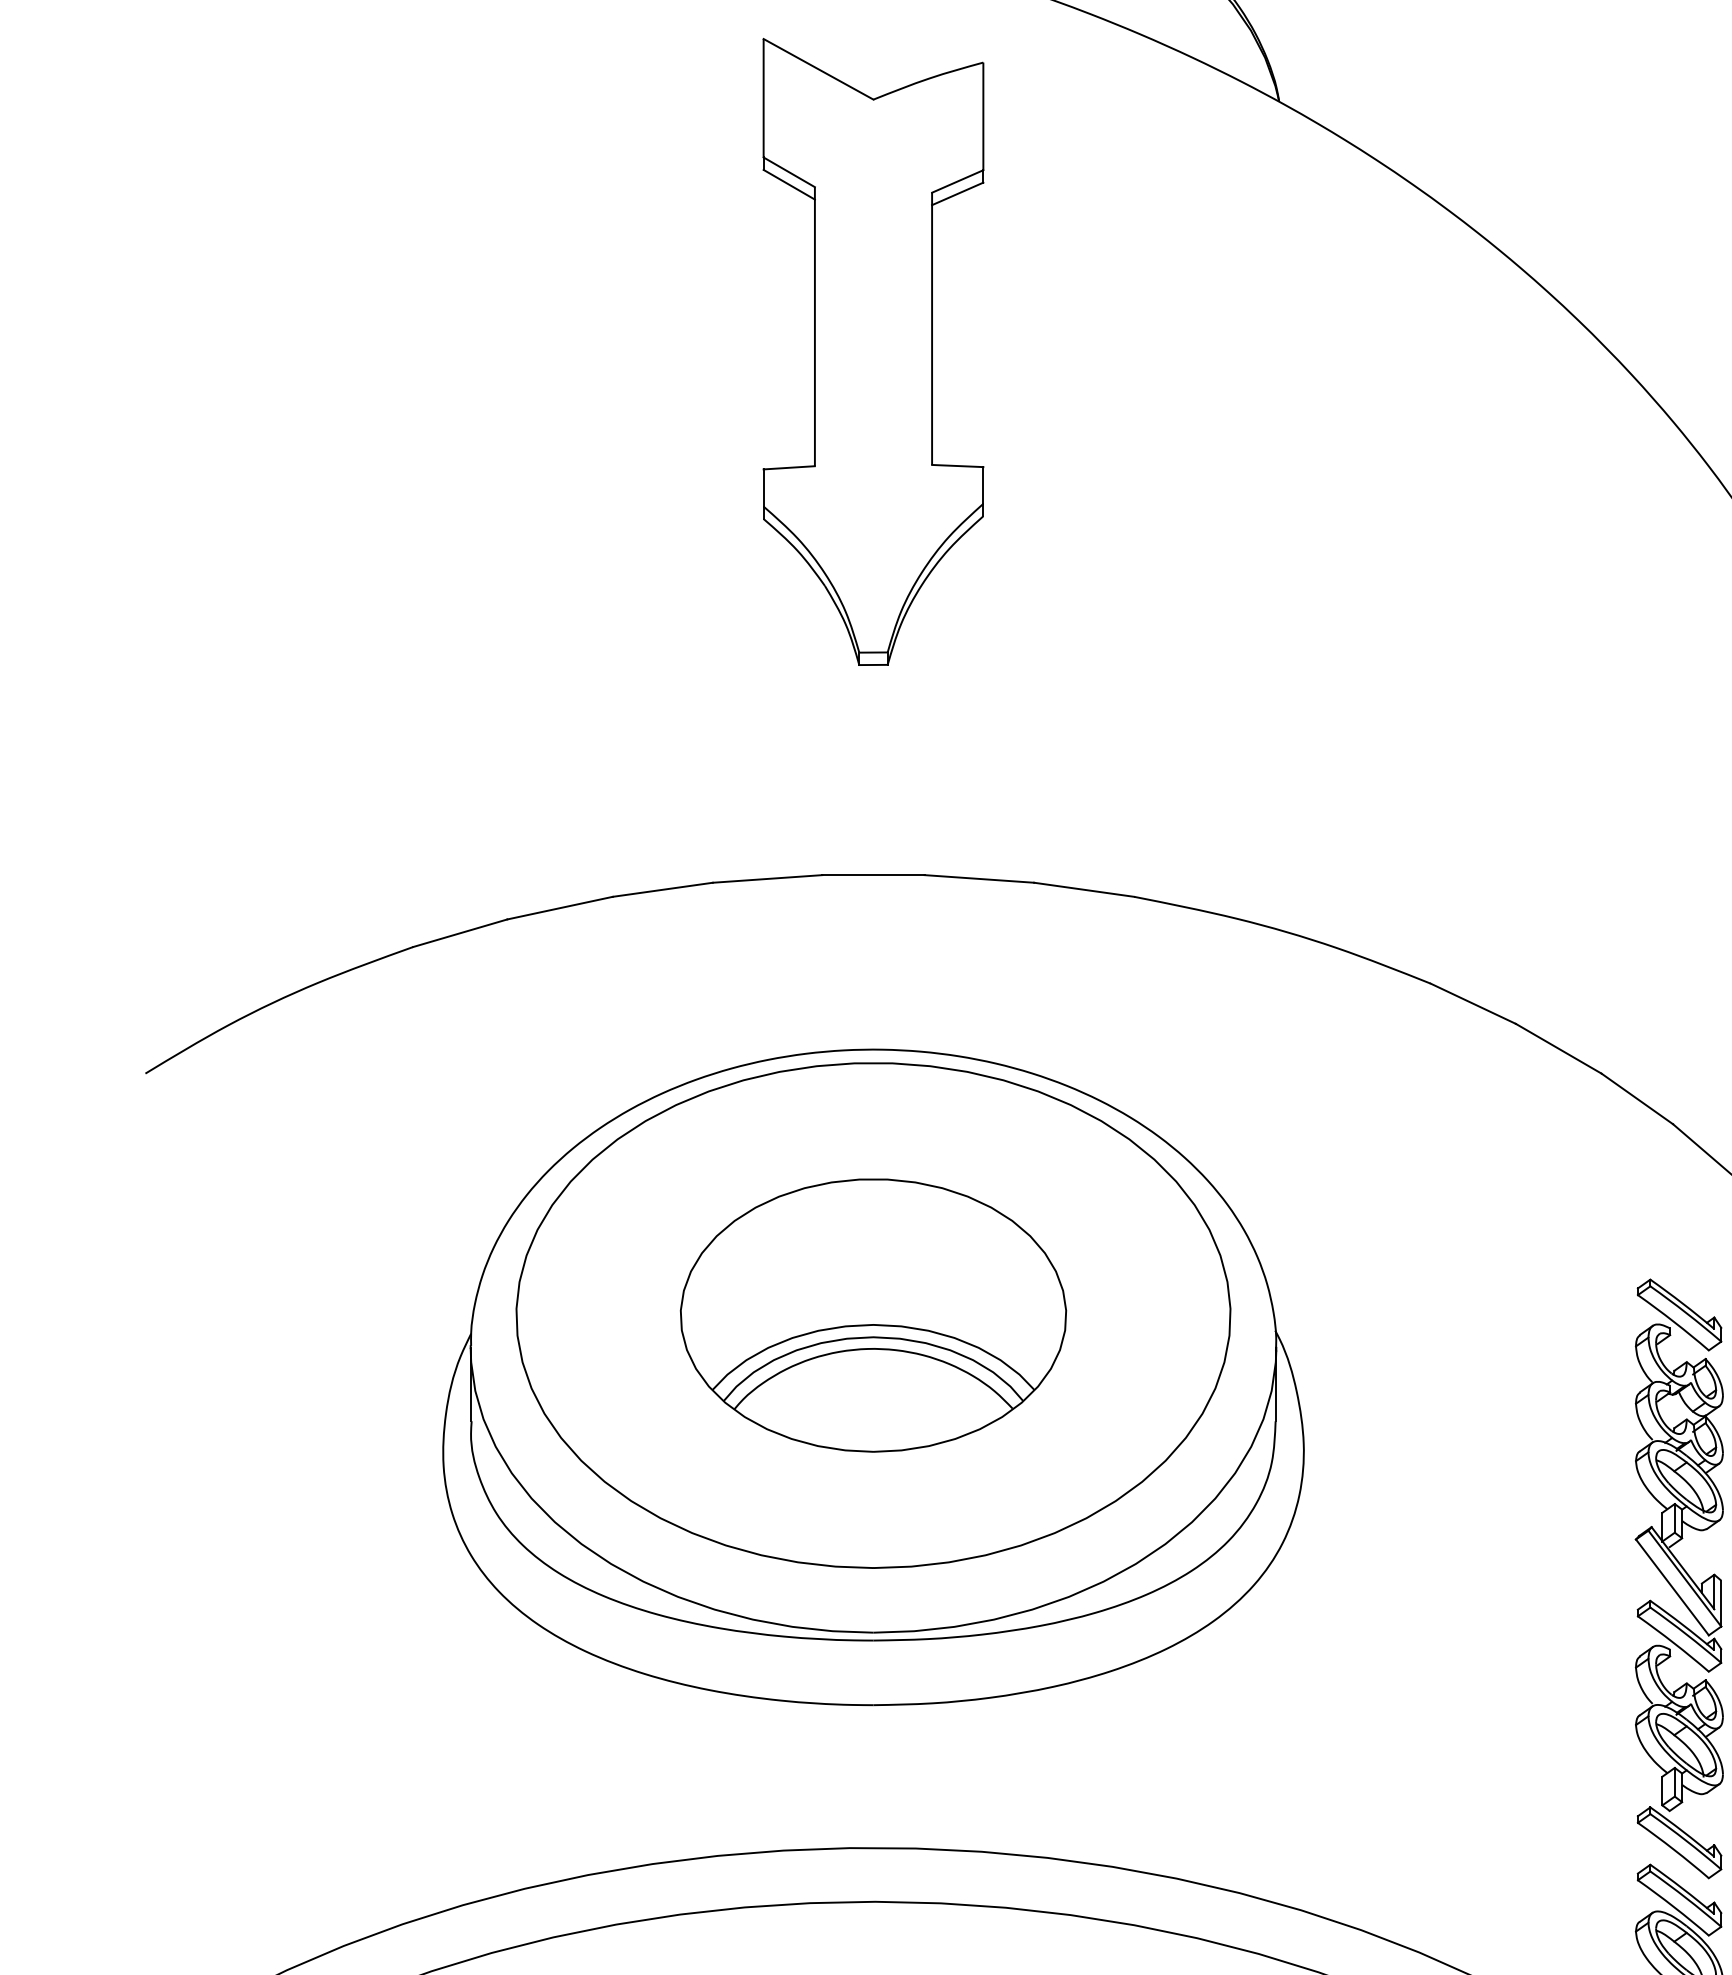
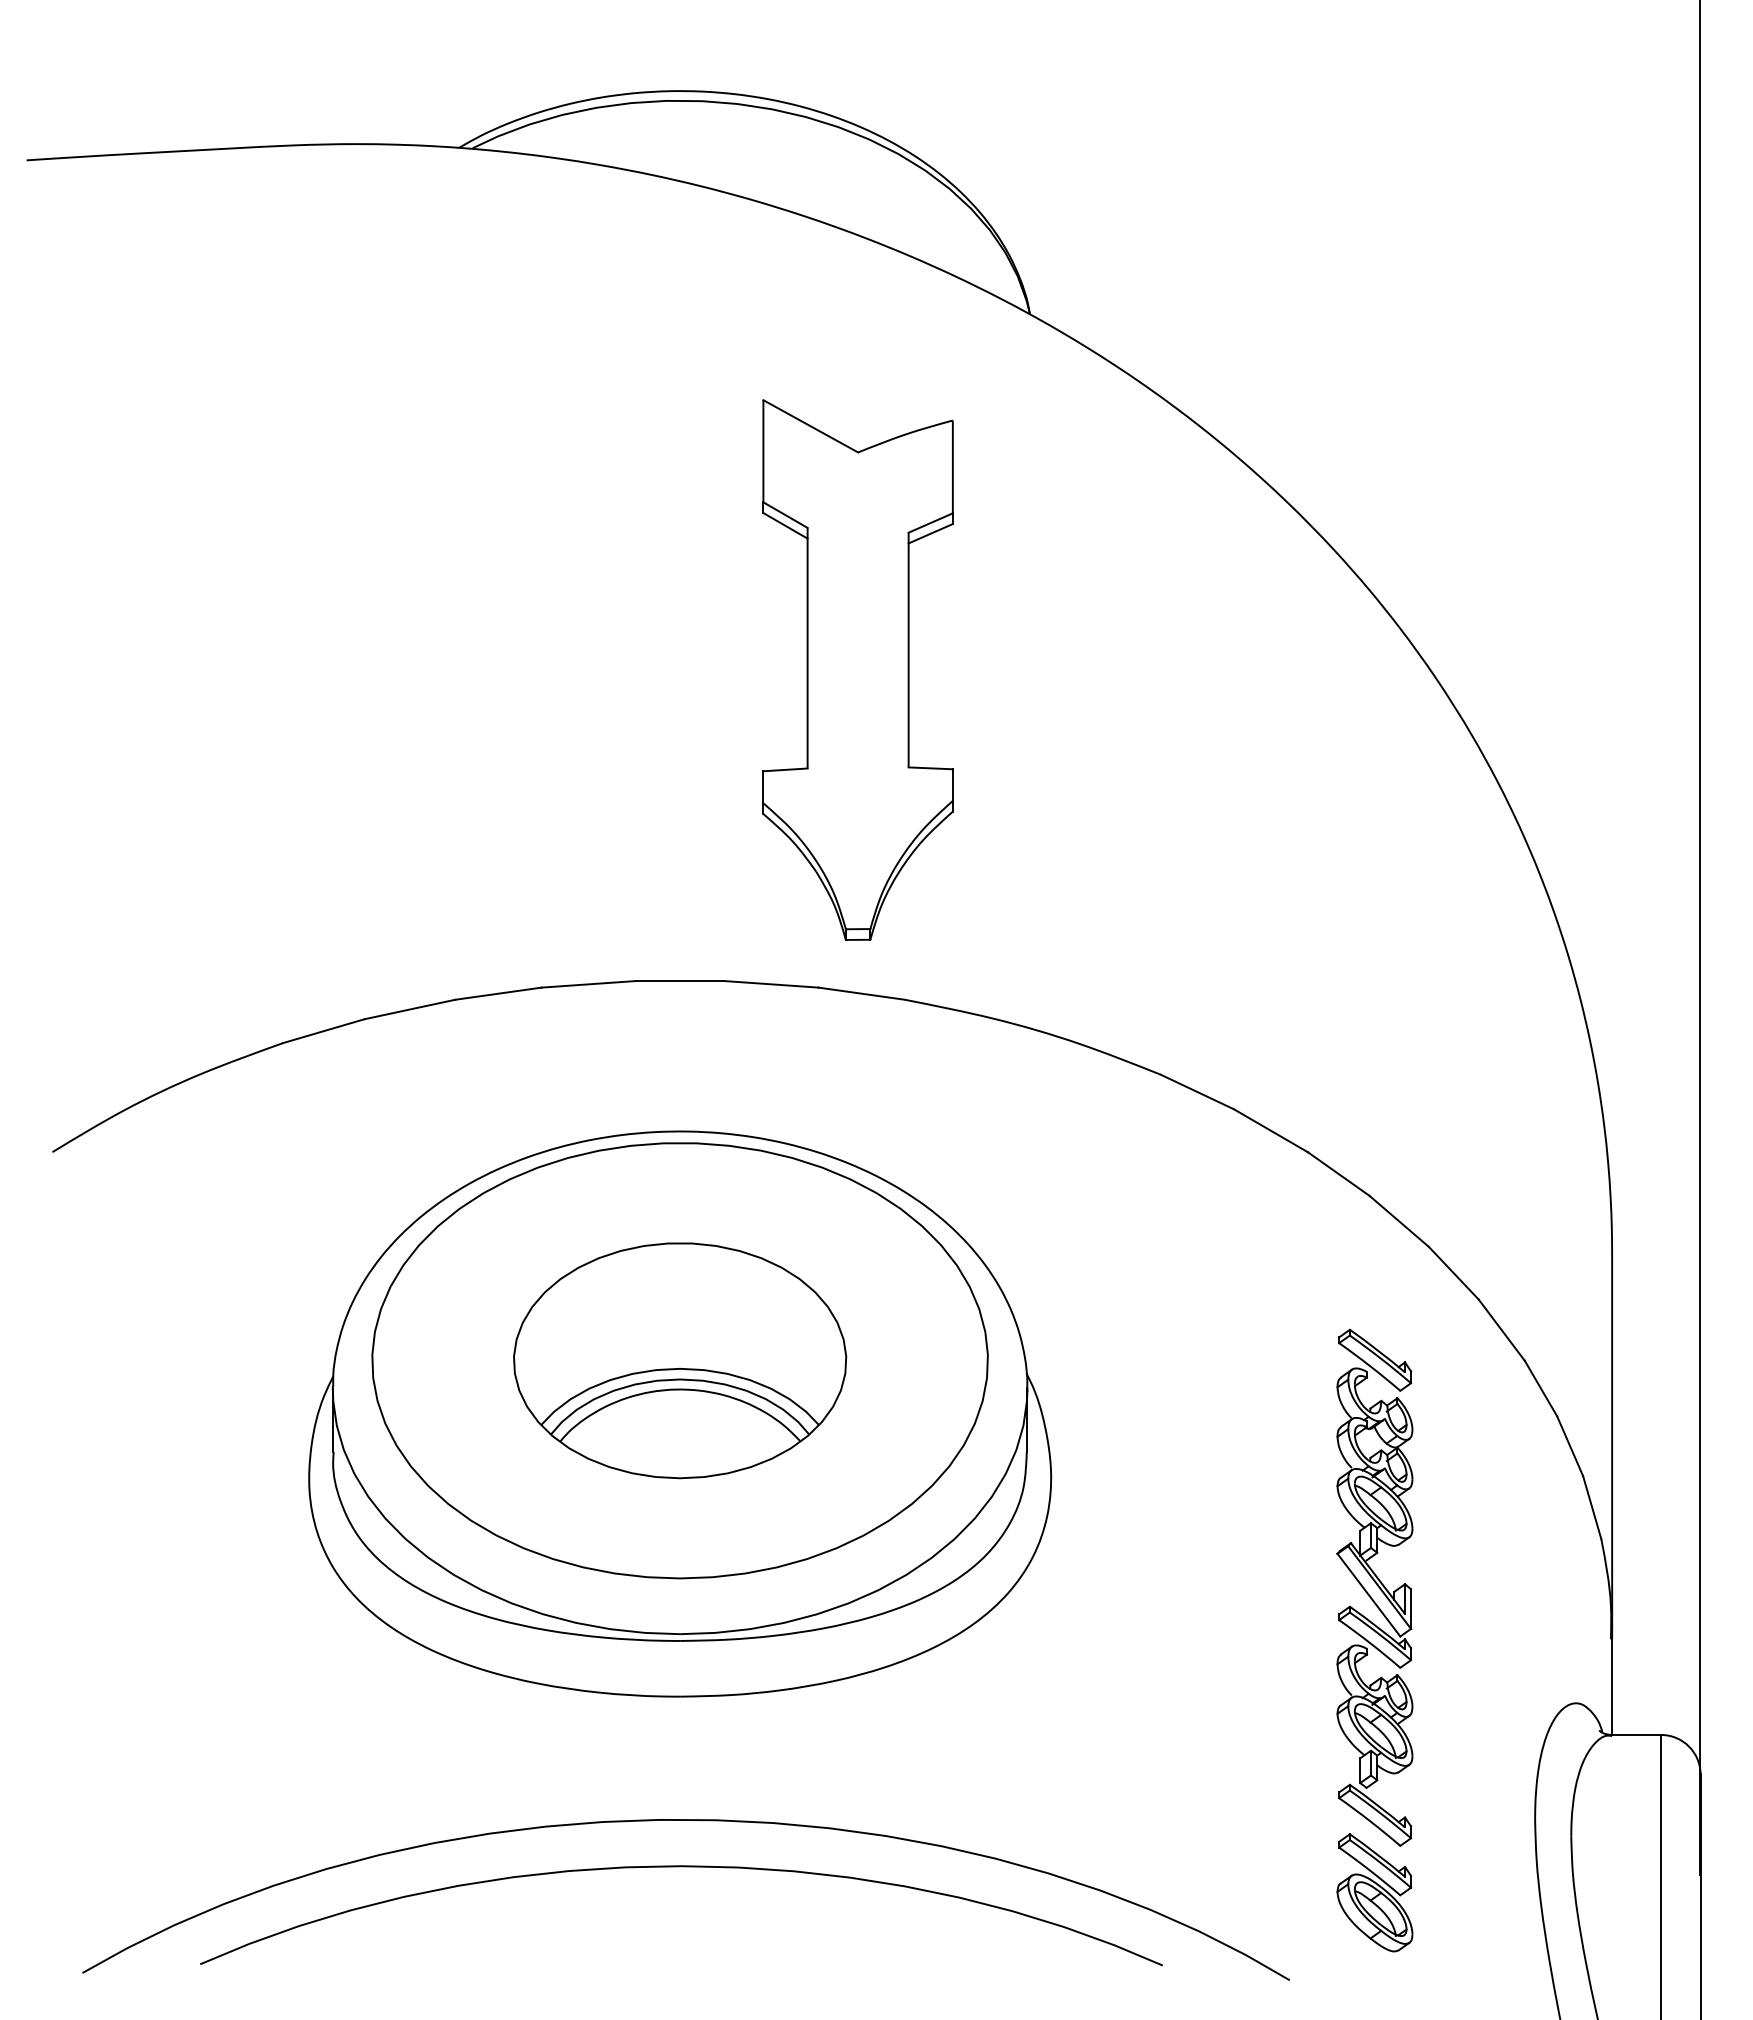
part: (872, 351) -> (857, 669), moved

